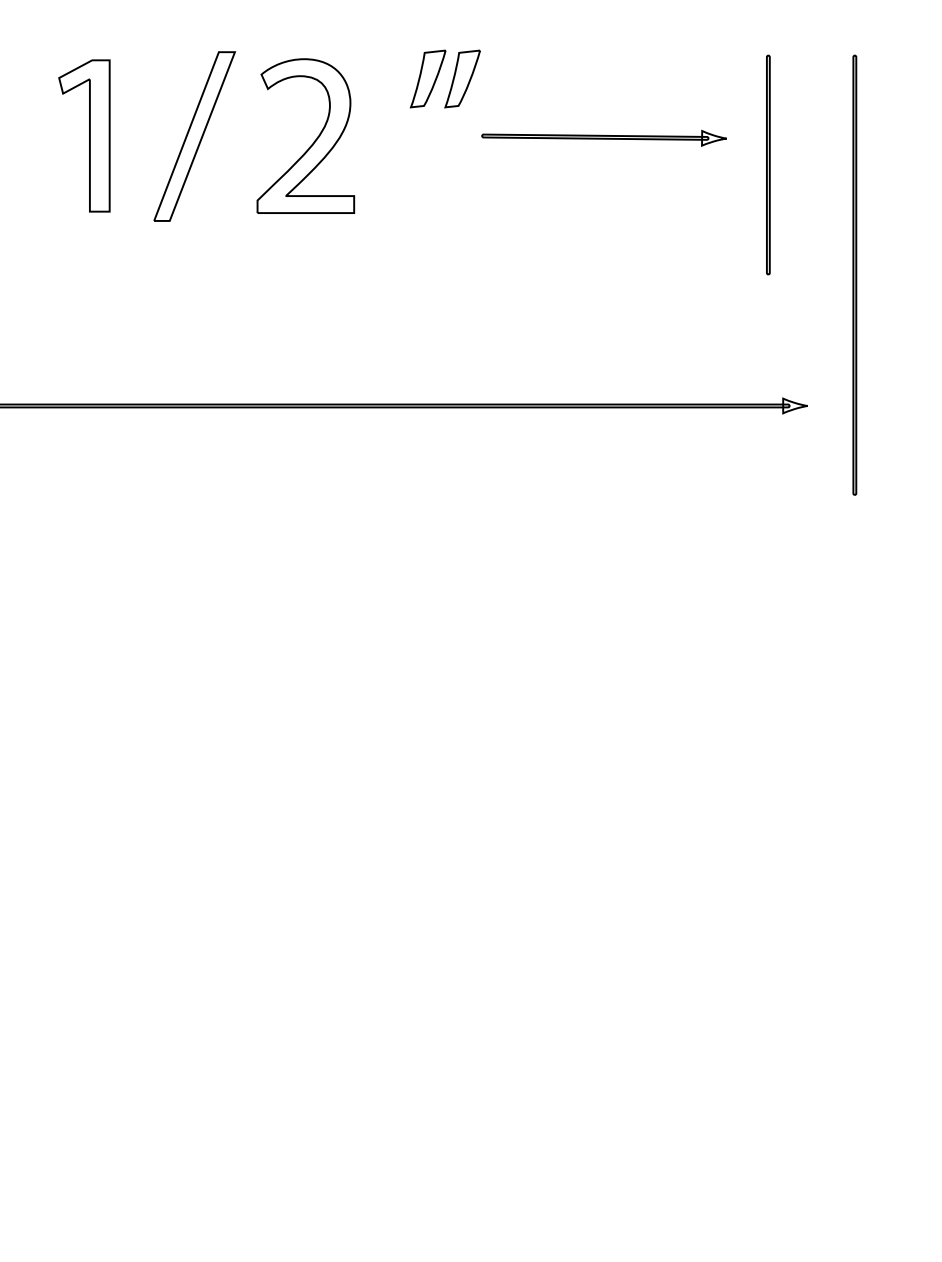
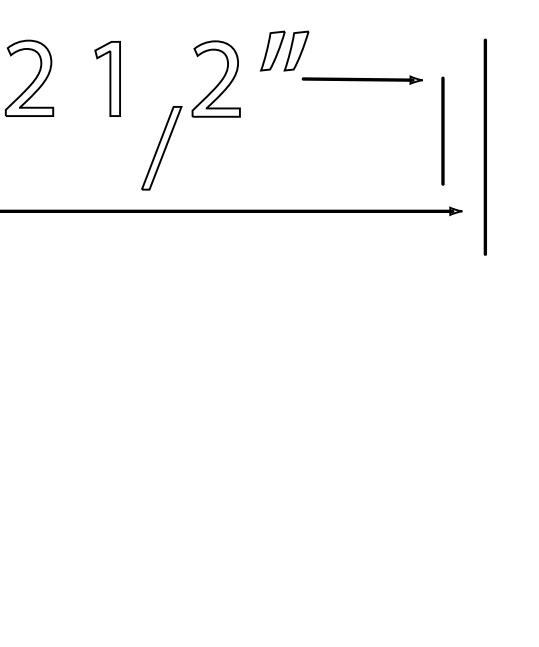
part: (445, 77) -> (284, 50), size x1.4
part: (194, 137) -> (161, 148), moved
line: (767, 163) -> (442, 130), moved

